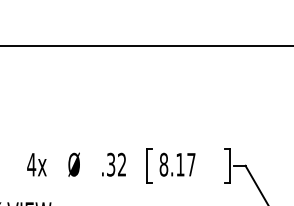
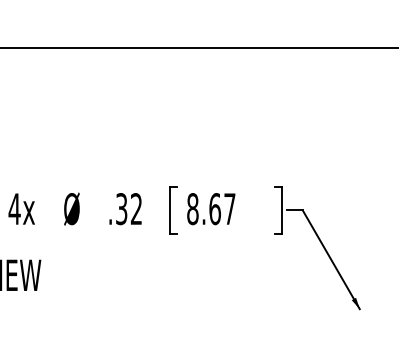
text: (180, 165) -> (215, 209), 8.17 -> 8.67

